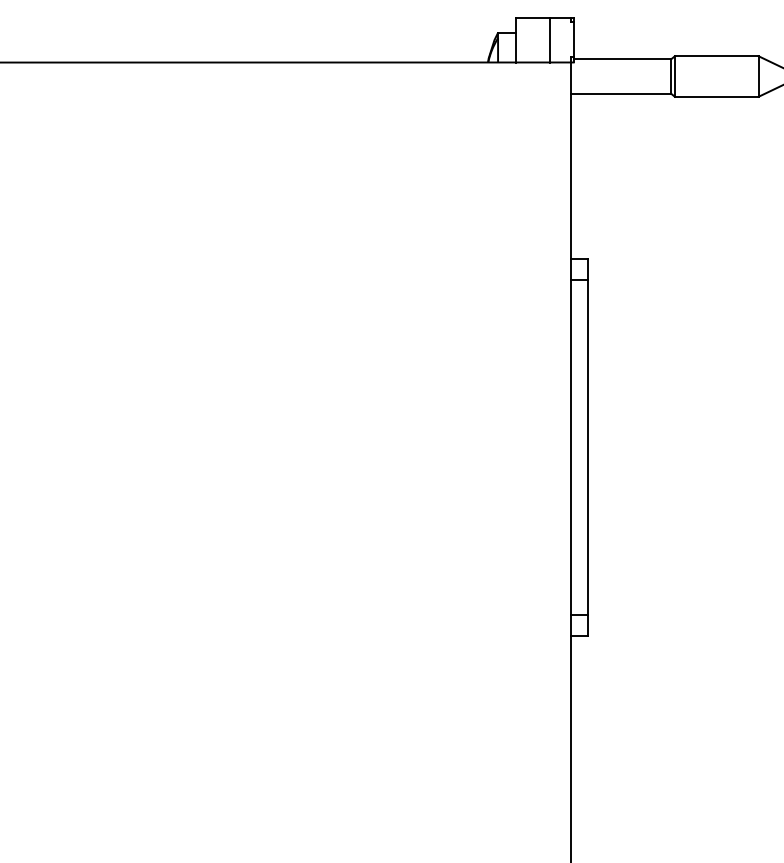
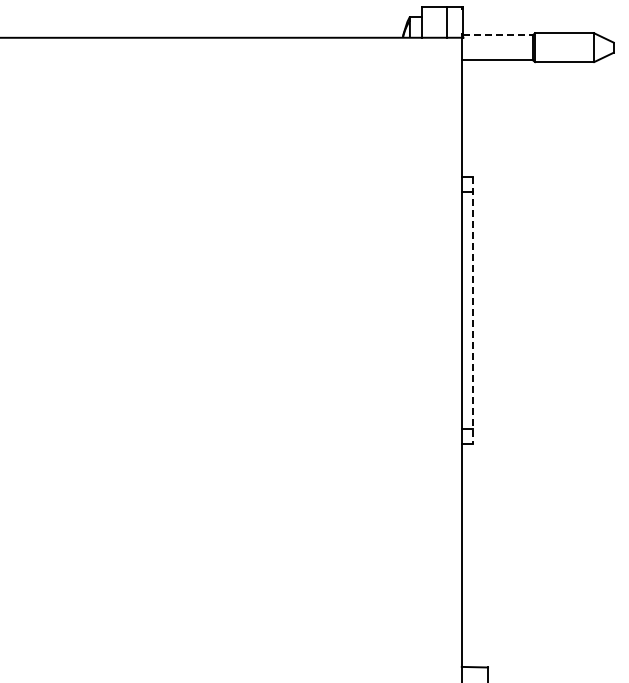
line: (623, 59) -> (498, 35), solid -> dashed
line: (587, 447) -> (473, 310), solid -> dashed

